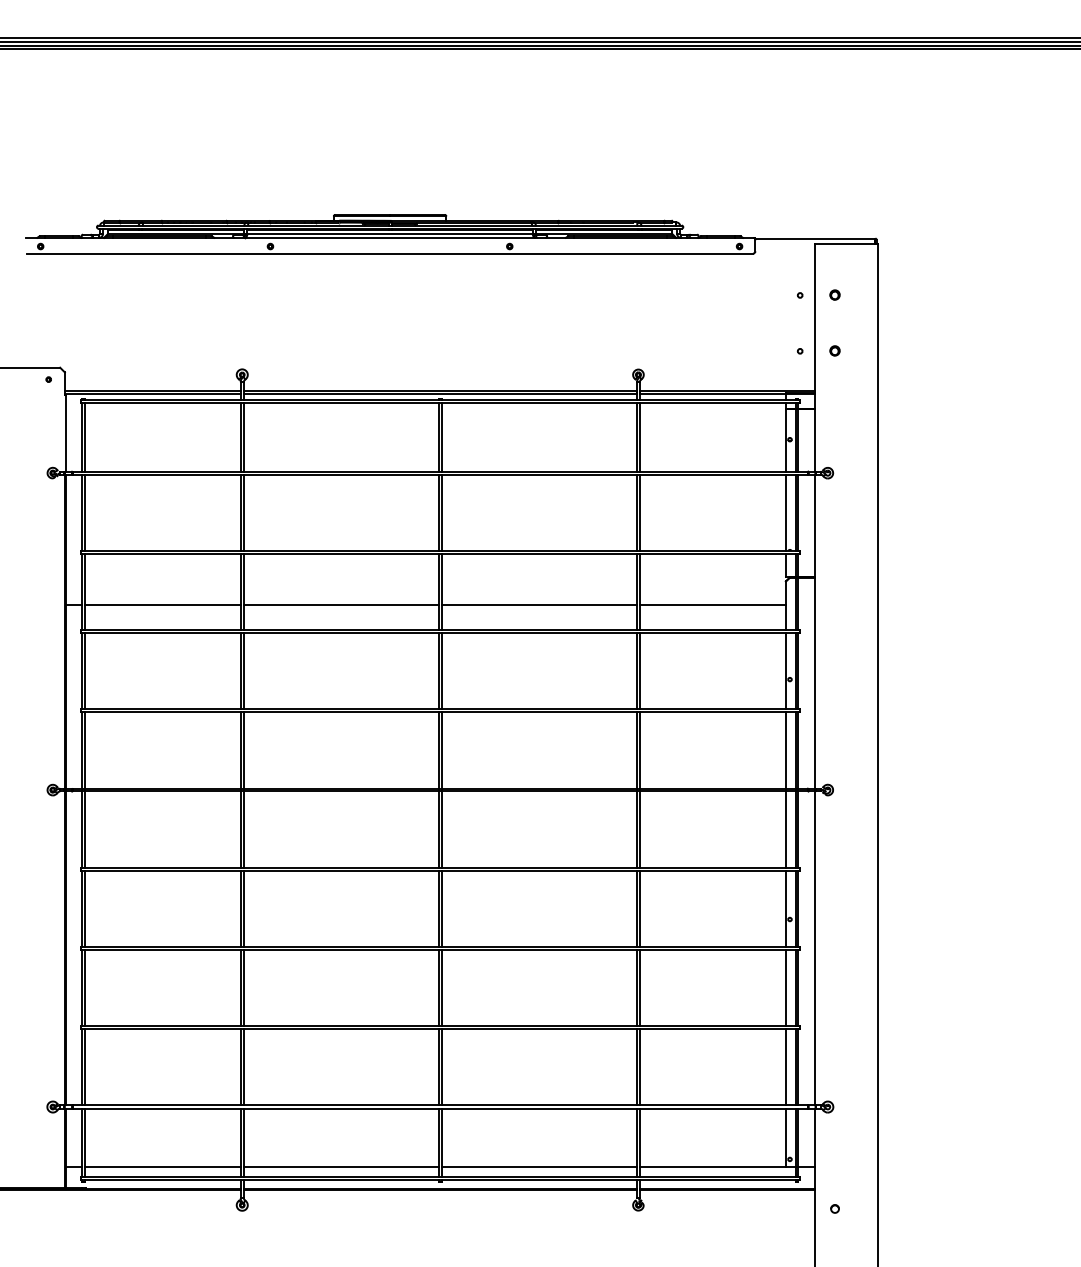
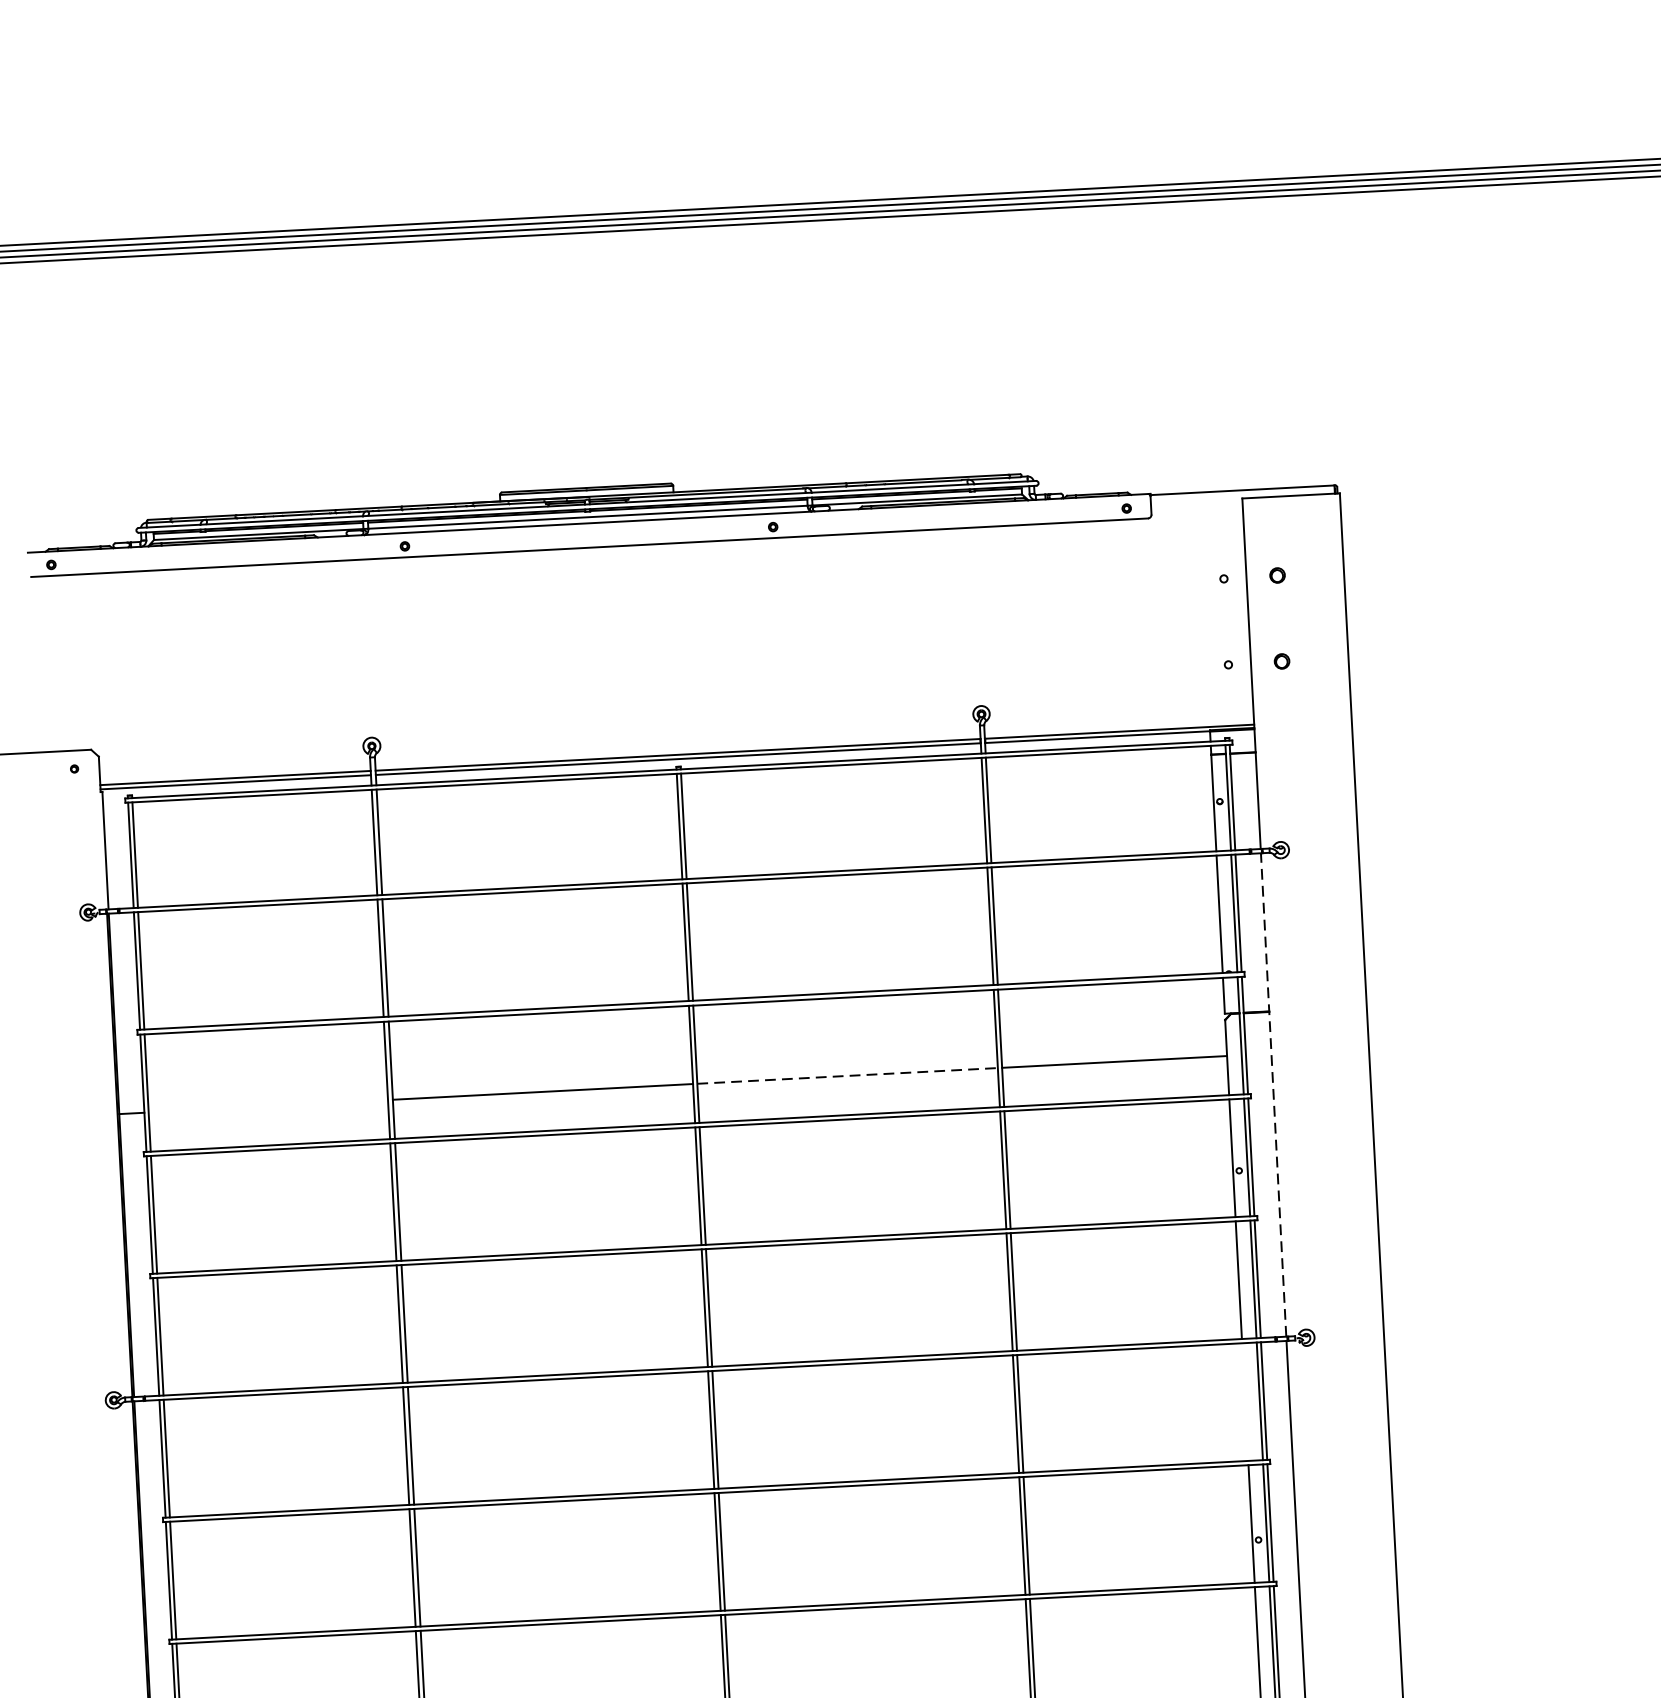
line: (162, 604) -> (267, 1105), removed
line: (539, 604) -> (847, 1075), solid -> dashed
line: (814, 631) -> (1273, 1094), solid -> dashed
line: (786, 829) -> (1245, 1401), removed

